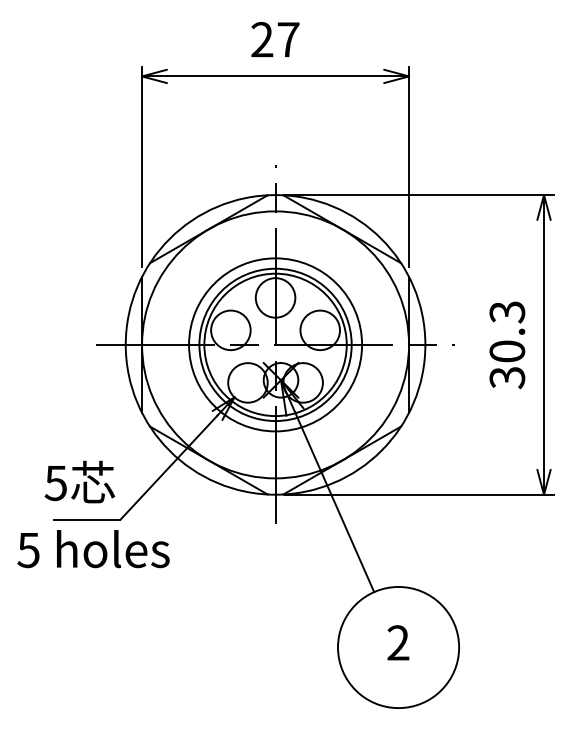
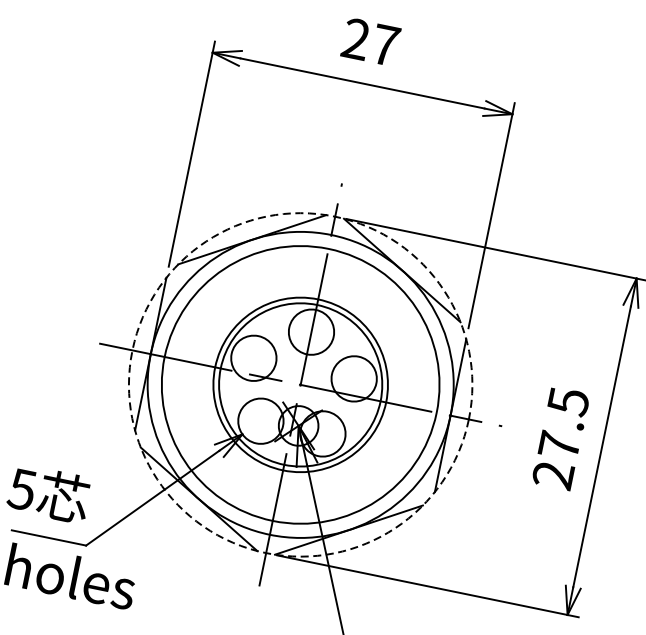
circle: (275, 344) -> (300, 384), size x1.4
circle: (275, 344) -> (300, 384), solid -> dashed
text: (507, 345) -> (560, 439), 30.3 -> 27.5

